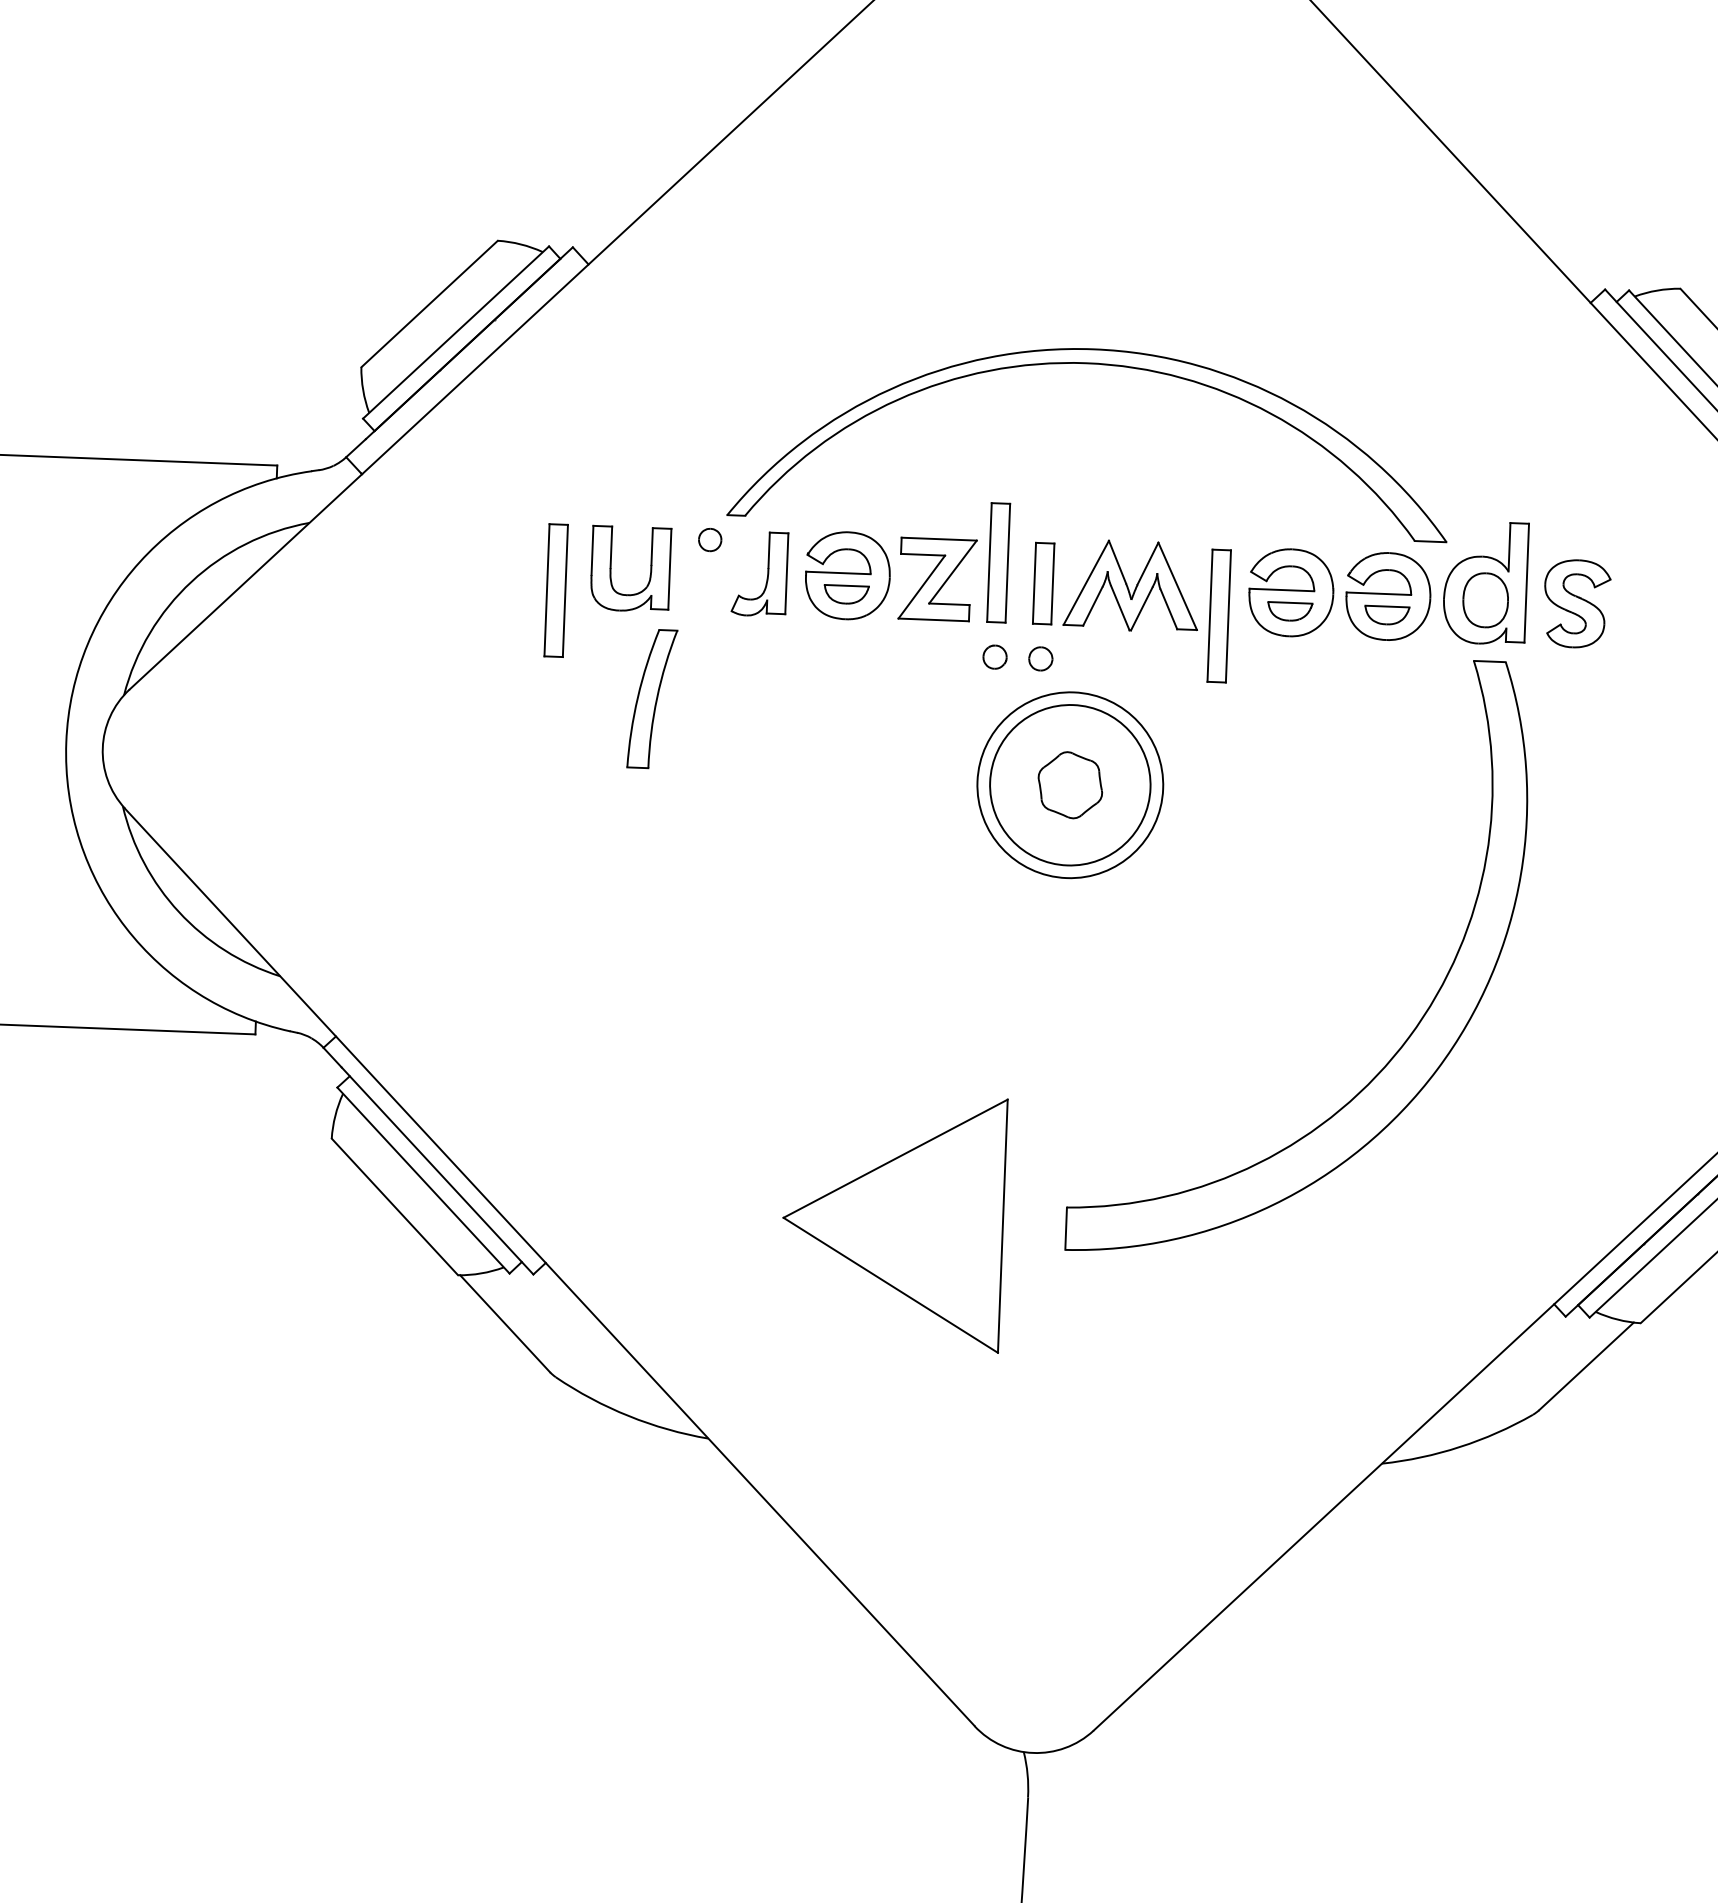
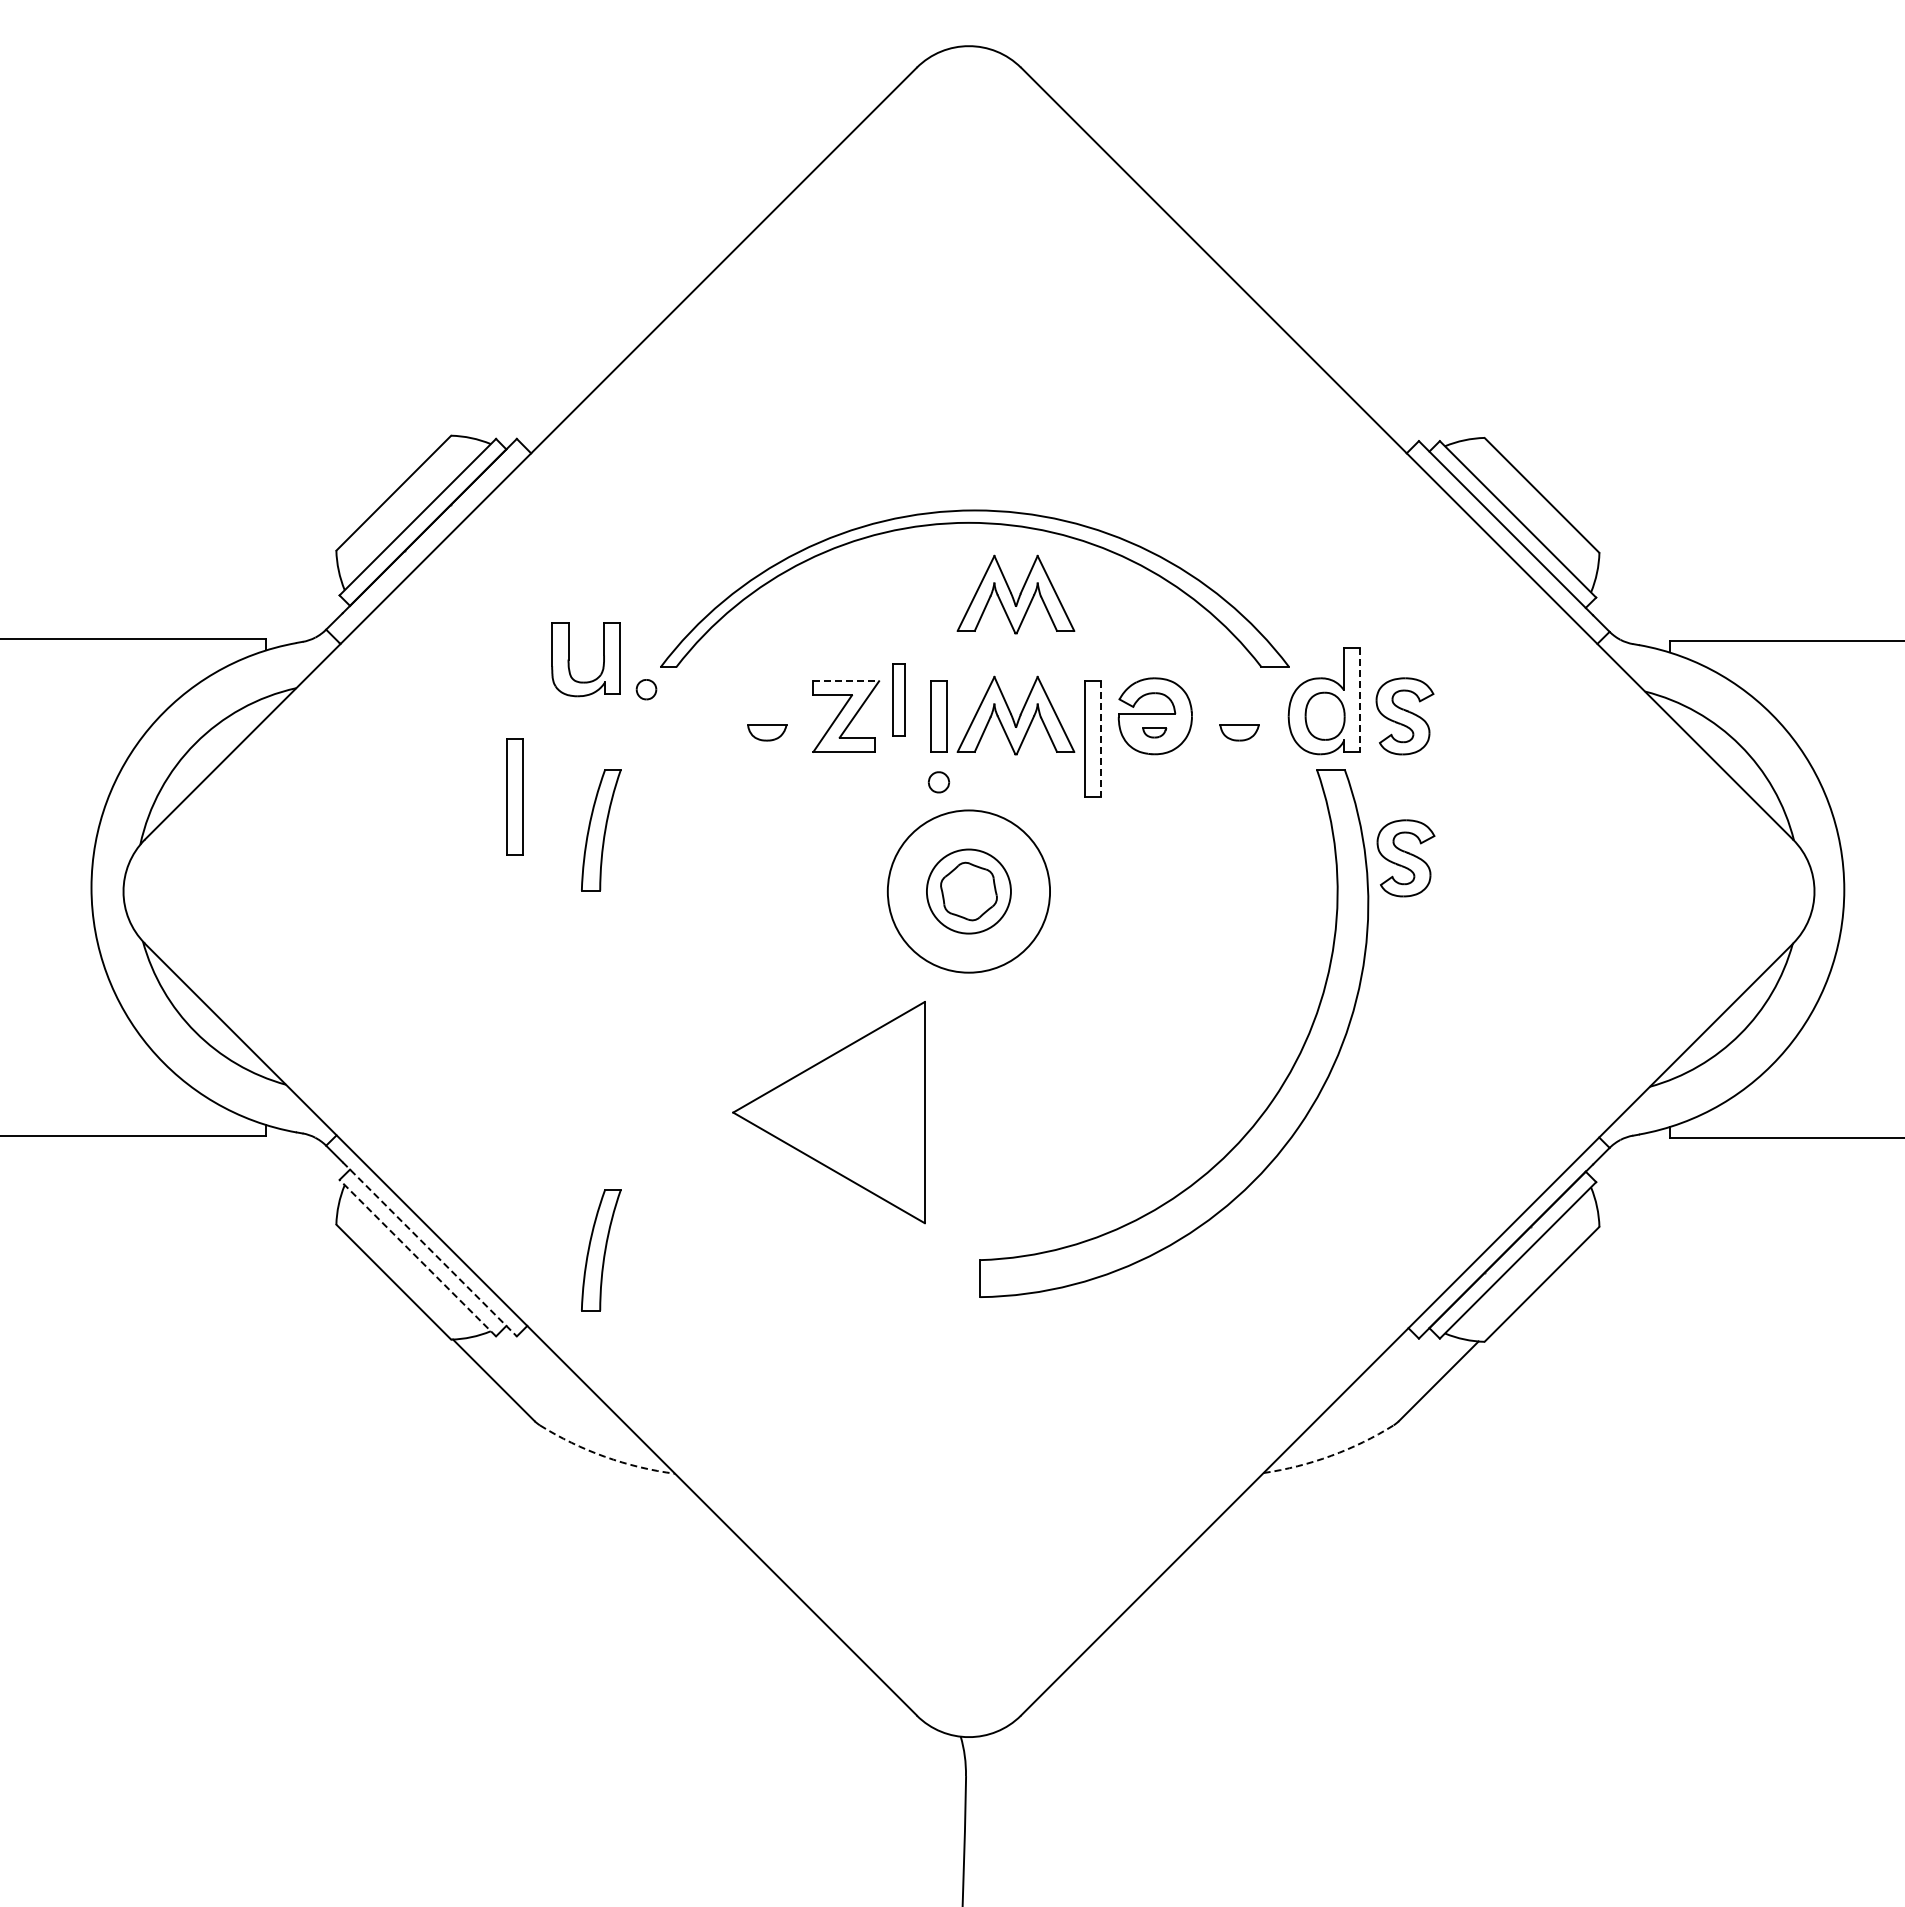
part: (1136, 447) -> (1015, 594), added
line: (939, 539) -> (846, 681), solid -> dashed
part: (998, 562) -> (898, 699), size x0.7
part: (611, 568) -> (569, 659), moved
part: (767, 574) -> (697, 717), removed
part: (847, 576) -> (767, 716), removed
line: (1526, 582) -> (1360, 699), solid -> dashed
part: (555, 590) -> (514, 796), moved
part: (1387, 596) -> (1239, 716), removed
part: (1289, 611) -> (1154, 732), size x0.6
line: (1228, 617) -> (1101, 739), solid -> dashed
part: (995, 657) -> (899, 782), removed
part: (1571, 766) -> (1405, 858), added
circle: (1069, 785) -> (968, 891), size x0.6
line: (438, 1171) -> (430, 1249), solid -> dashed
part: (634, 1179) -> (601, 1250), added
line: (423, 1180) -> (417, 1258), solid -> dashed
part: (892, 1221) -> (828, 1112), moved
arc: (628, 1415) -> (604, 1456), solid -> dashed
arc: (1460, 1446) -> (1331, 1455), solid -> dashed

